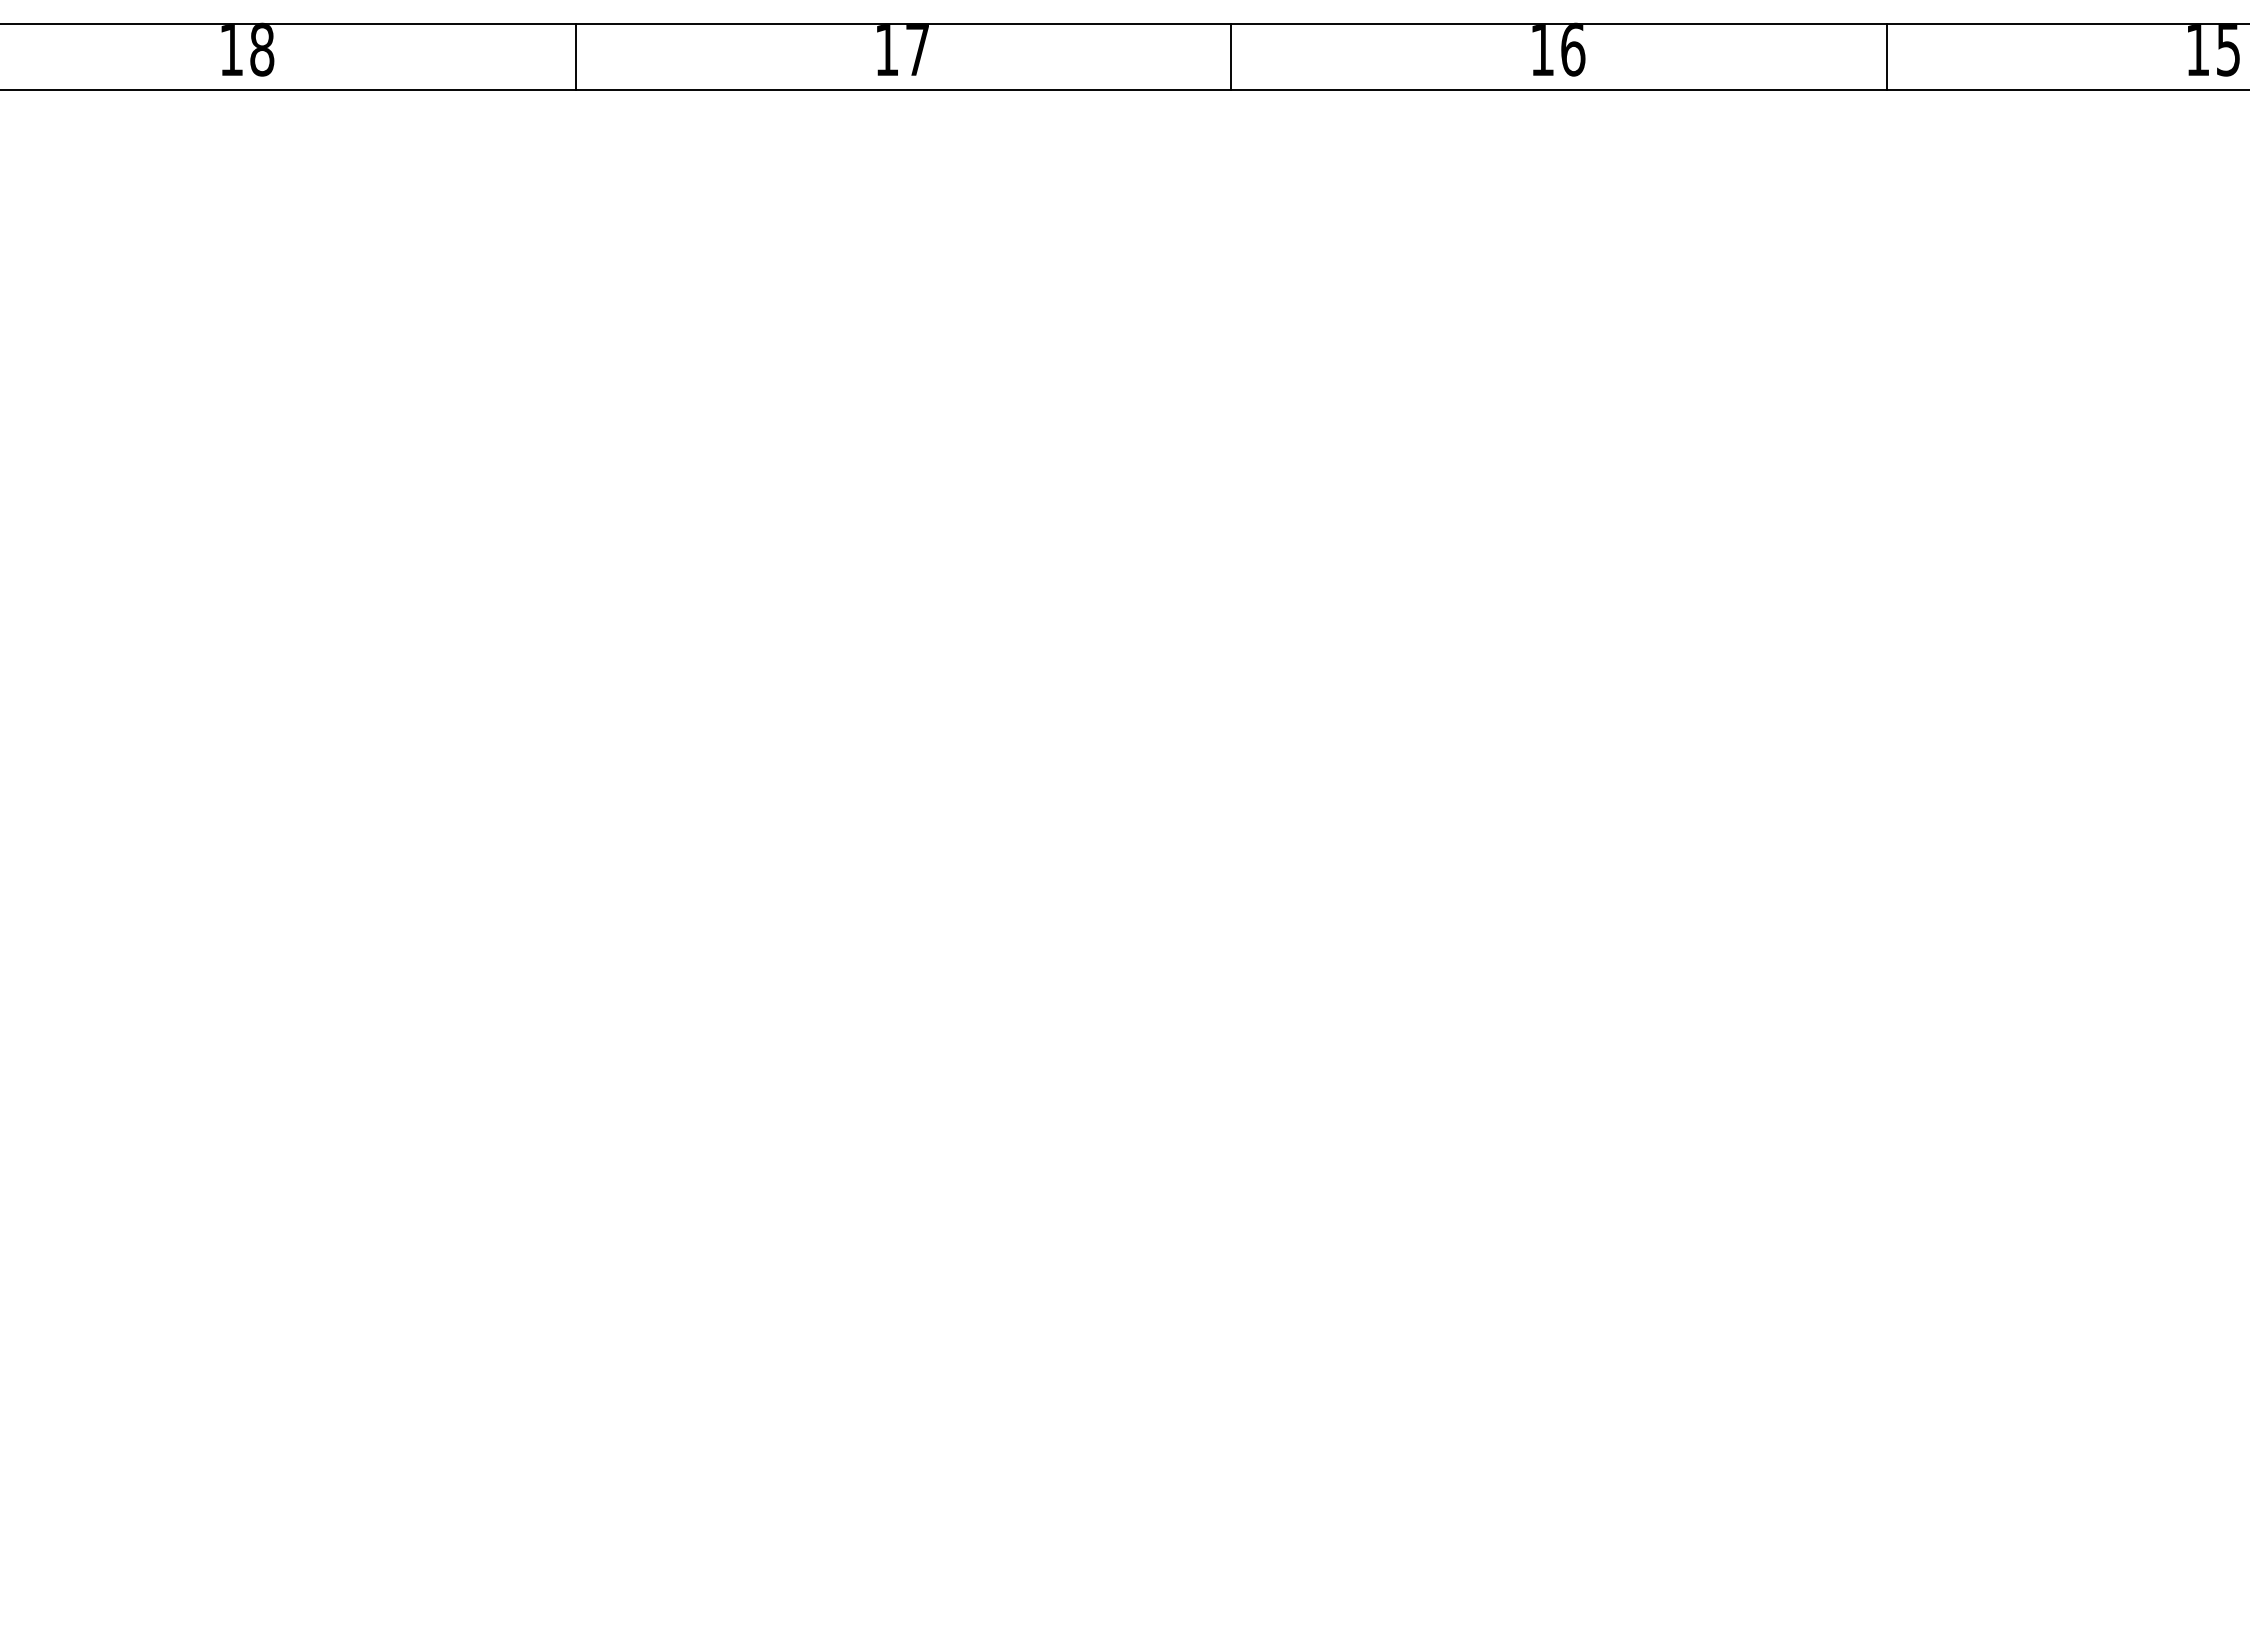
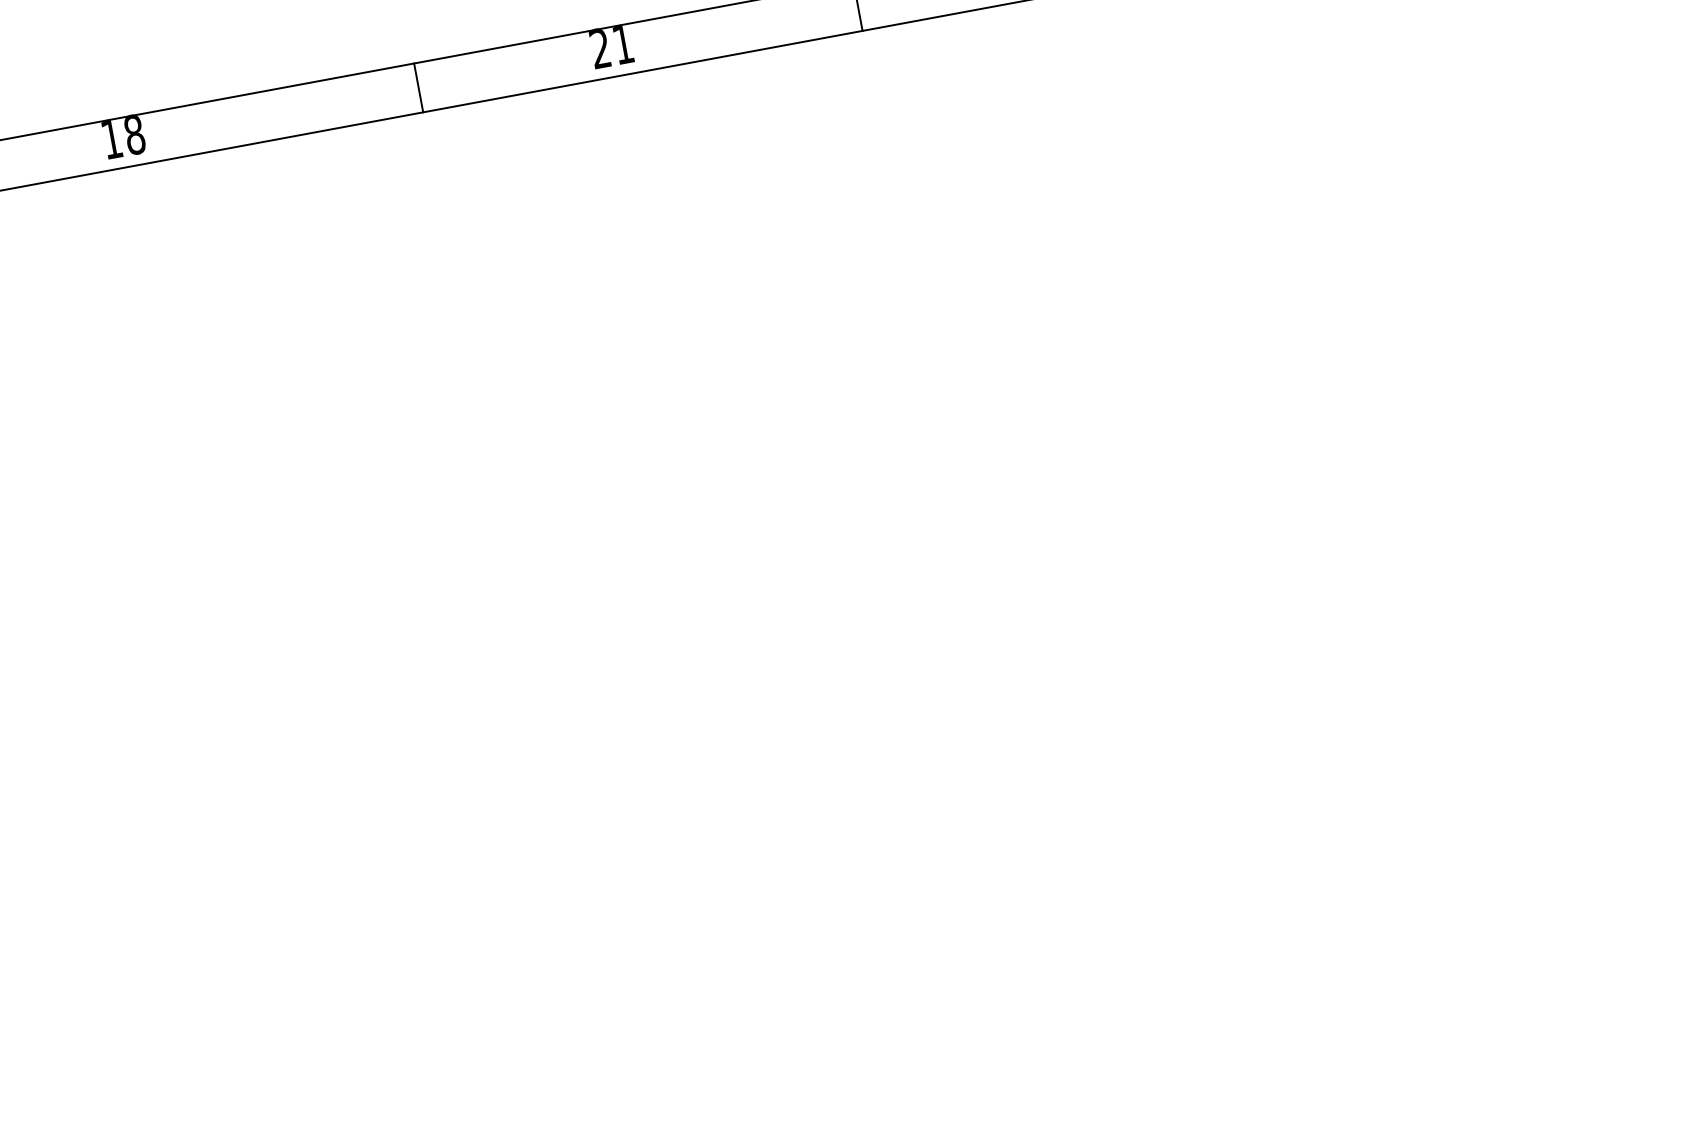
text: (901, 48) -> (611, 45), 17 -> 21
line: (575, 57) -> (418, 88), moved

